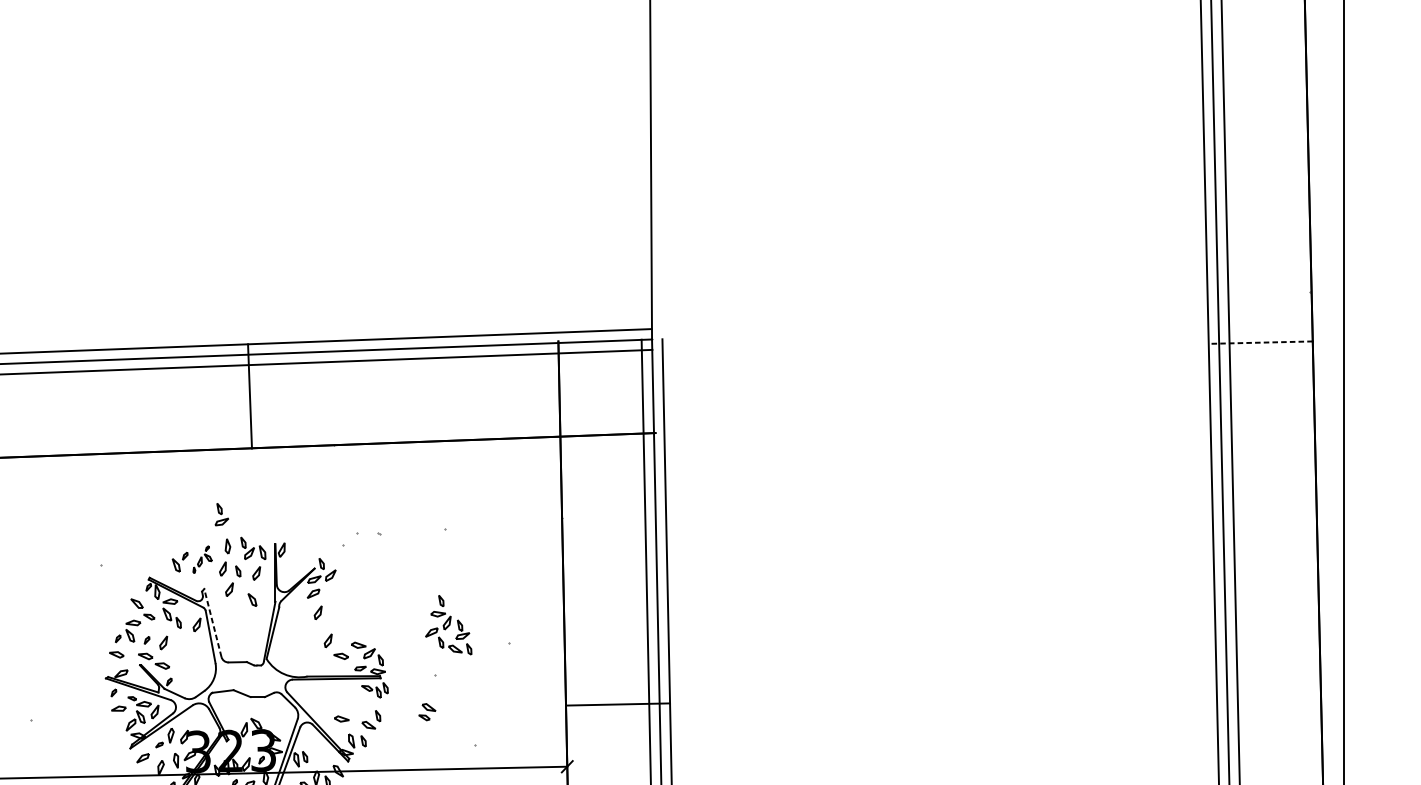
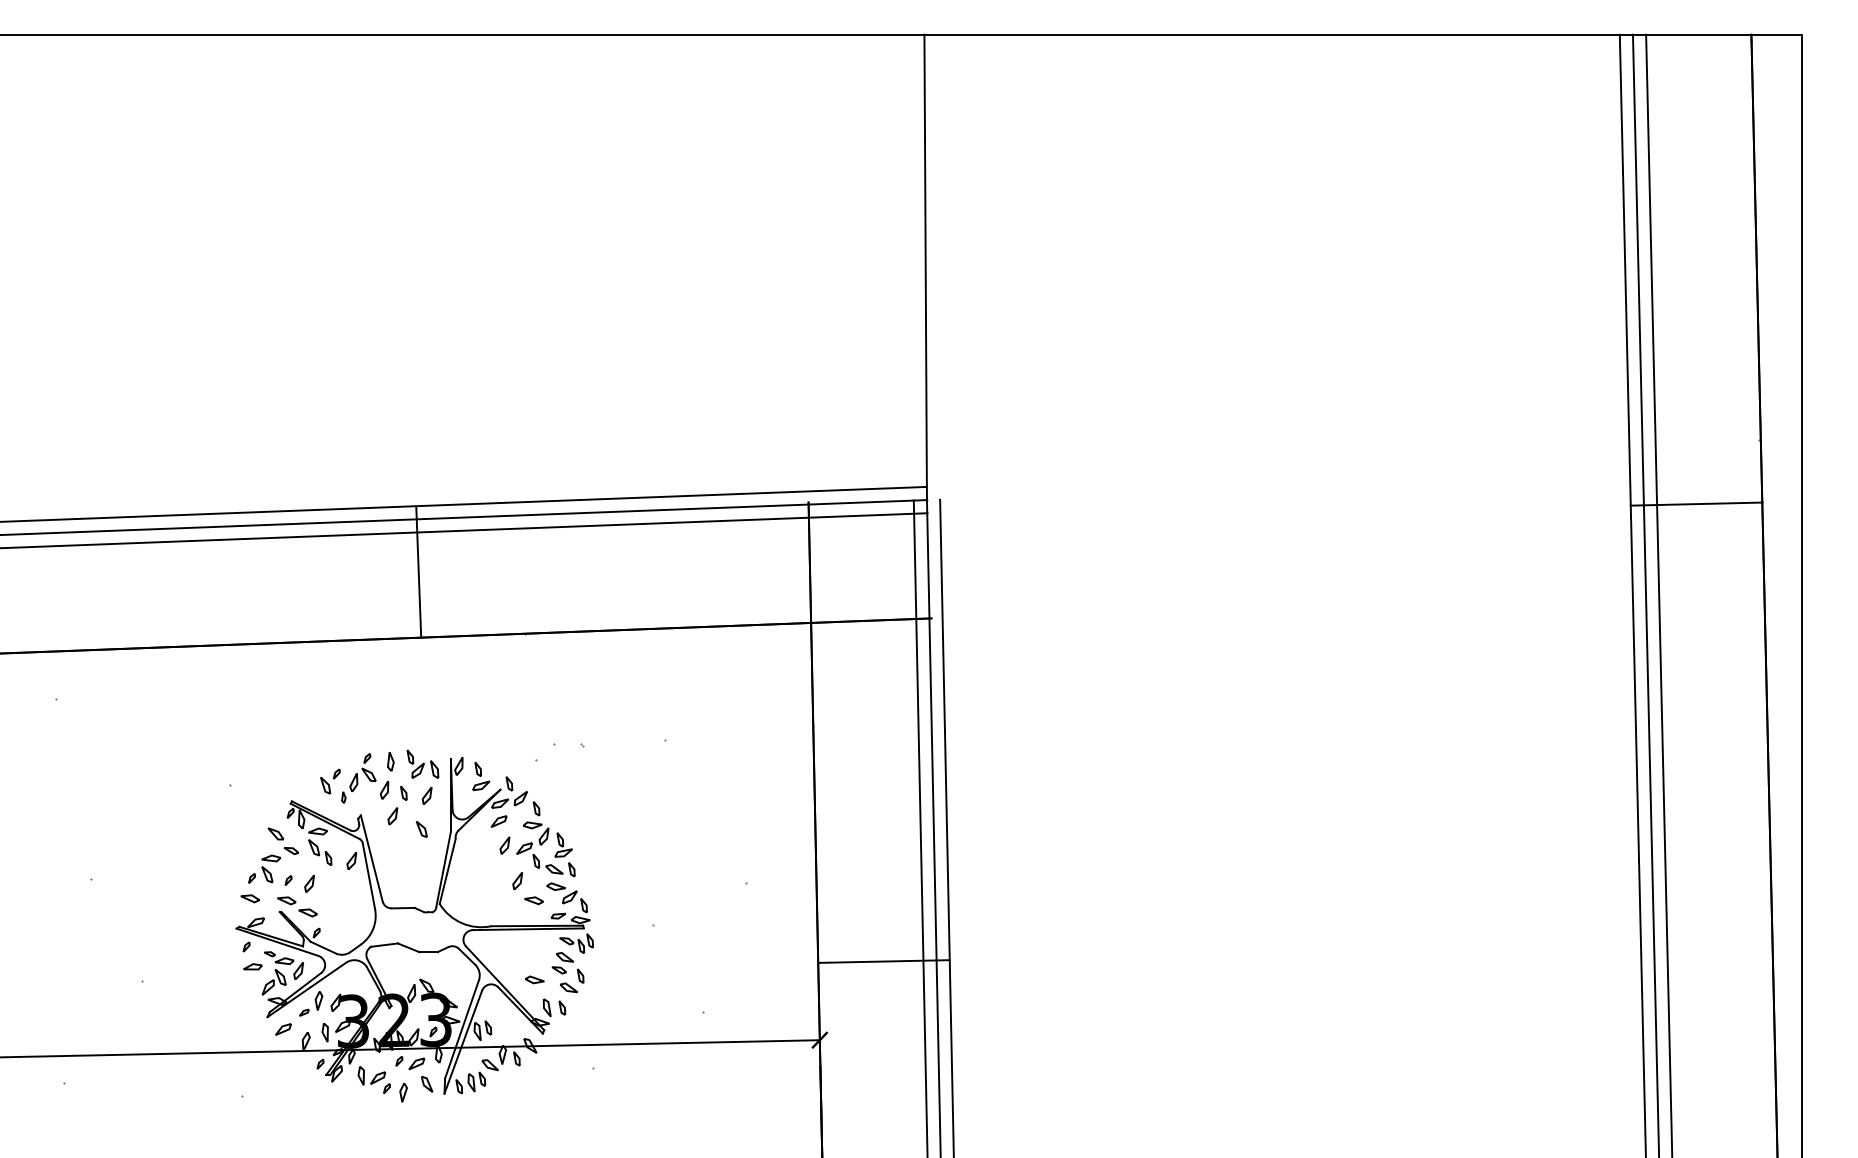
line: (1260, 342) -> (1696, 504), dashed -> solid
part: (222, 514) -> (481, 776), moved
part: (202, 559) -> (358, 778), size x1.43
line: (212, 622) -> (371, 858), dashed -> solid
part: (448, 625) -> (545, 839), moved
part: (427, 712) -> (562, 963), moved

